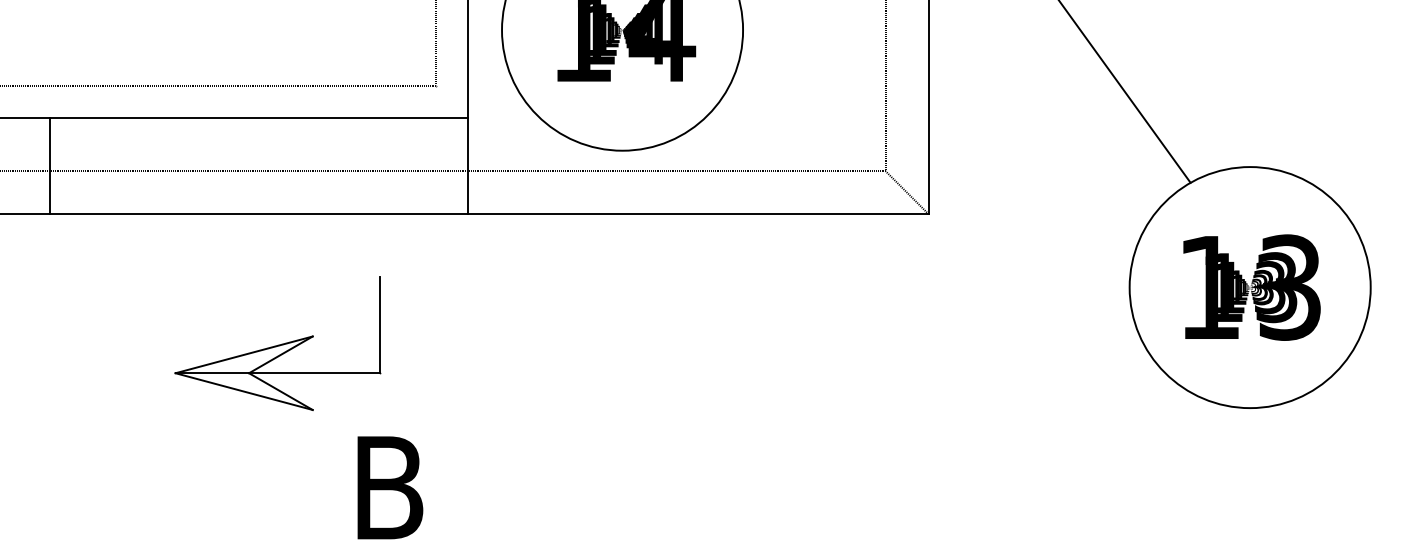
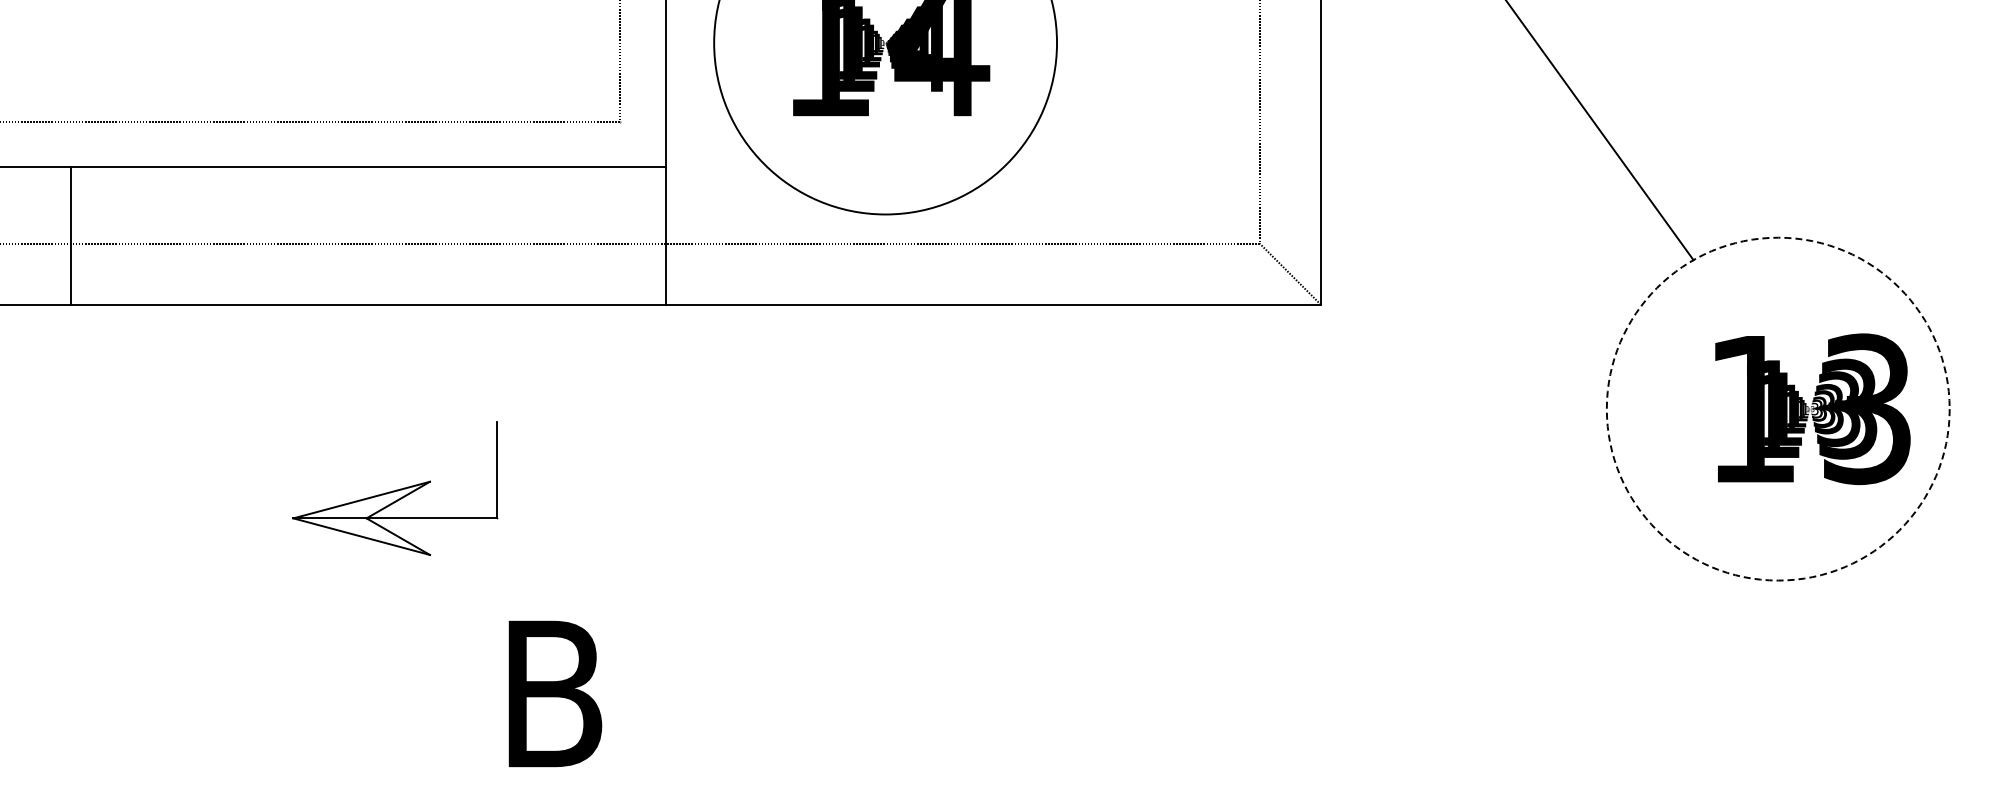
circle: (1249, 287) -> (1777, 408), solid -> dashed
text: (1251, 287) -> (1812, 409), moved
part: (277, 343) -> (394, 488), size x0.7

